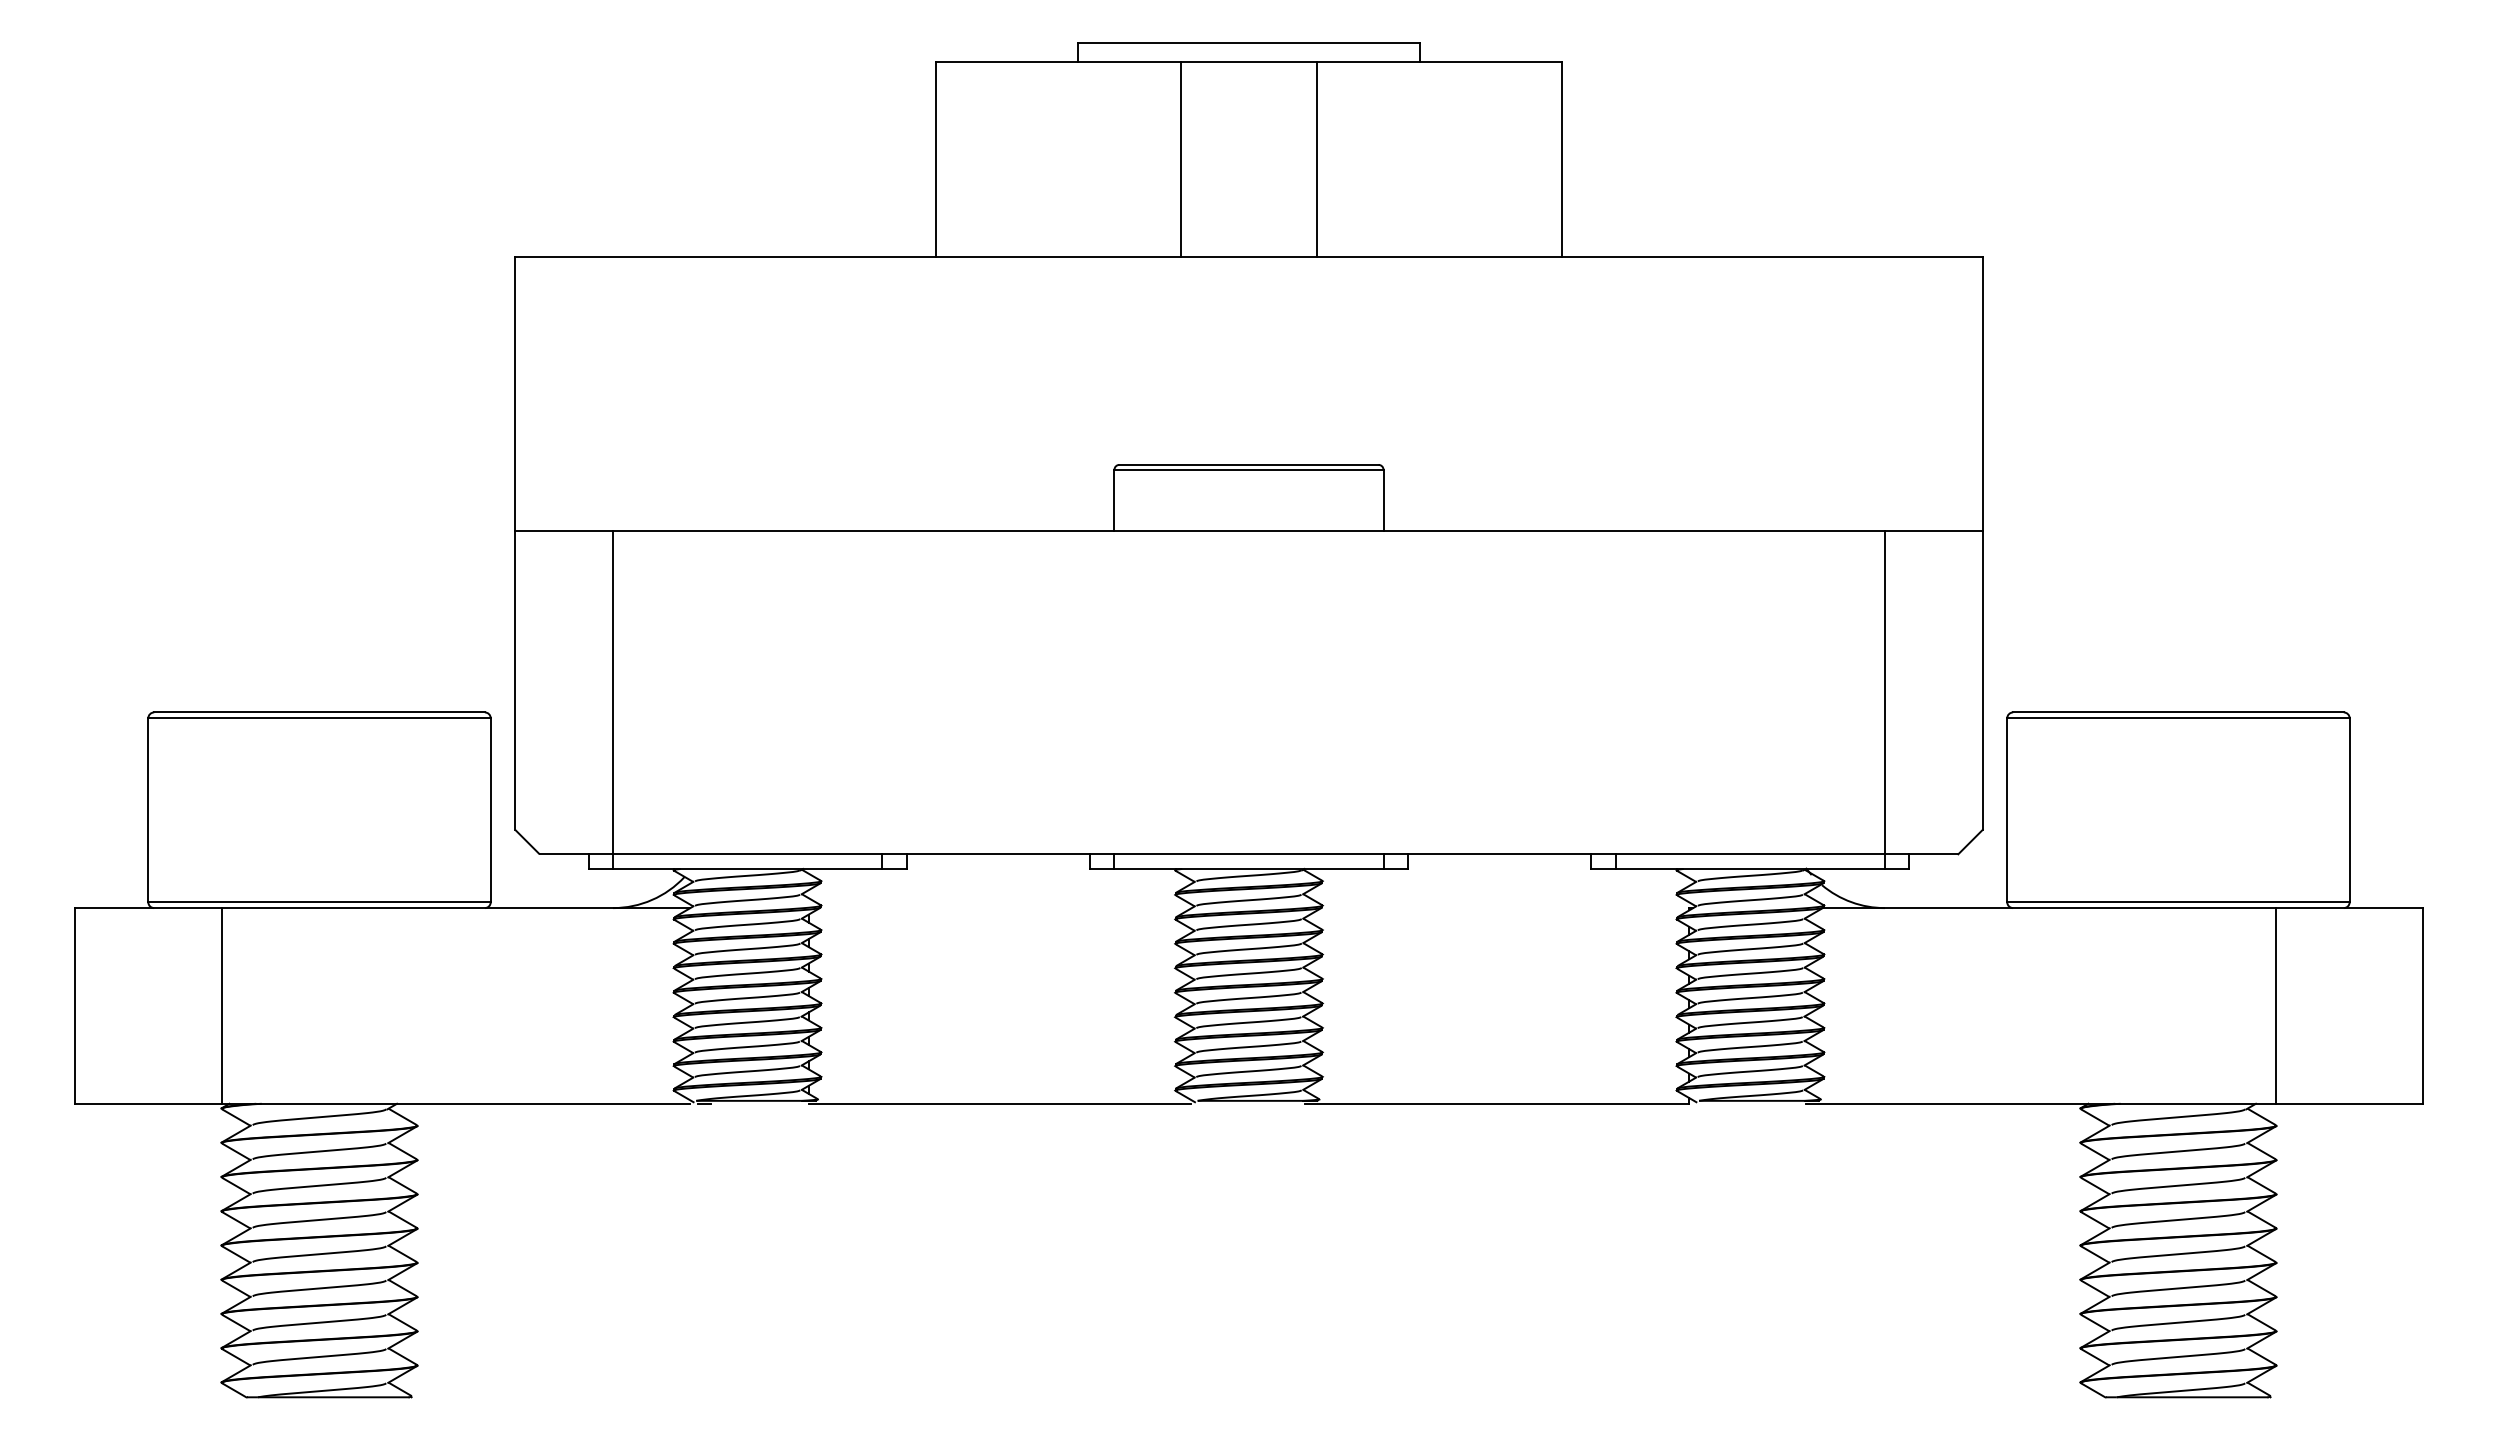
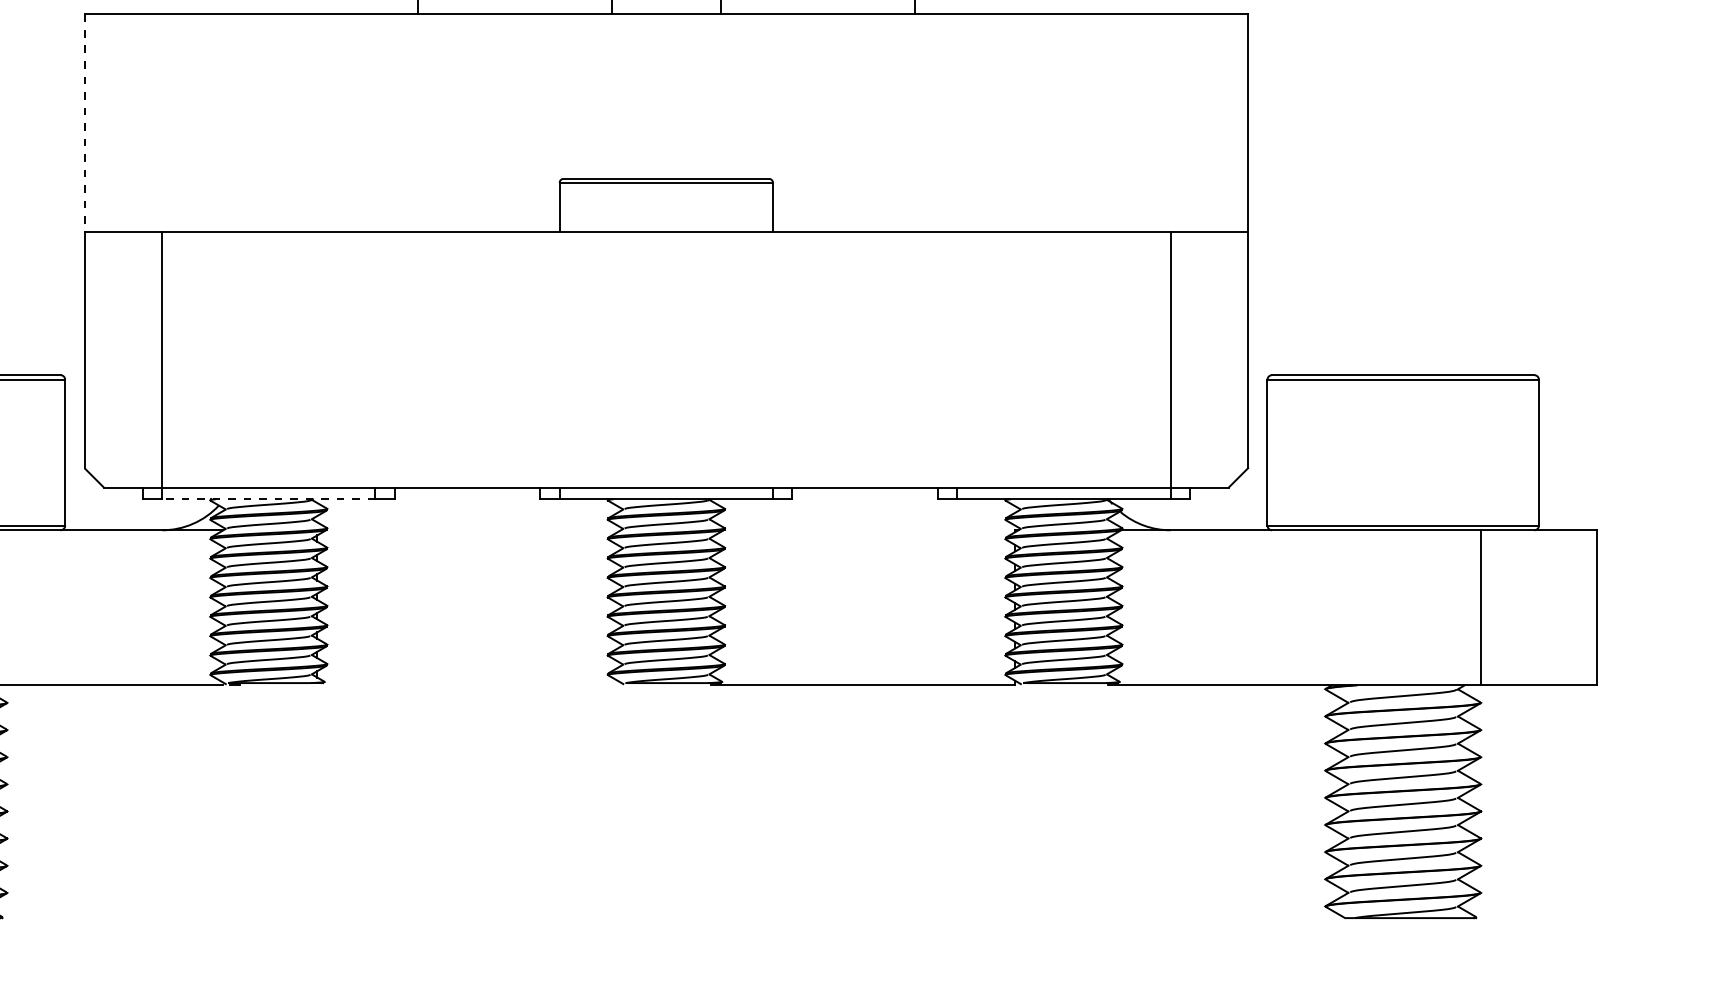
line: (515, 394) -> (84, 123), solid -> dashed
line: (747, 868) -> (268, 498), solid -> dashed
line: (999, 1103) -> (468, 685), removed

